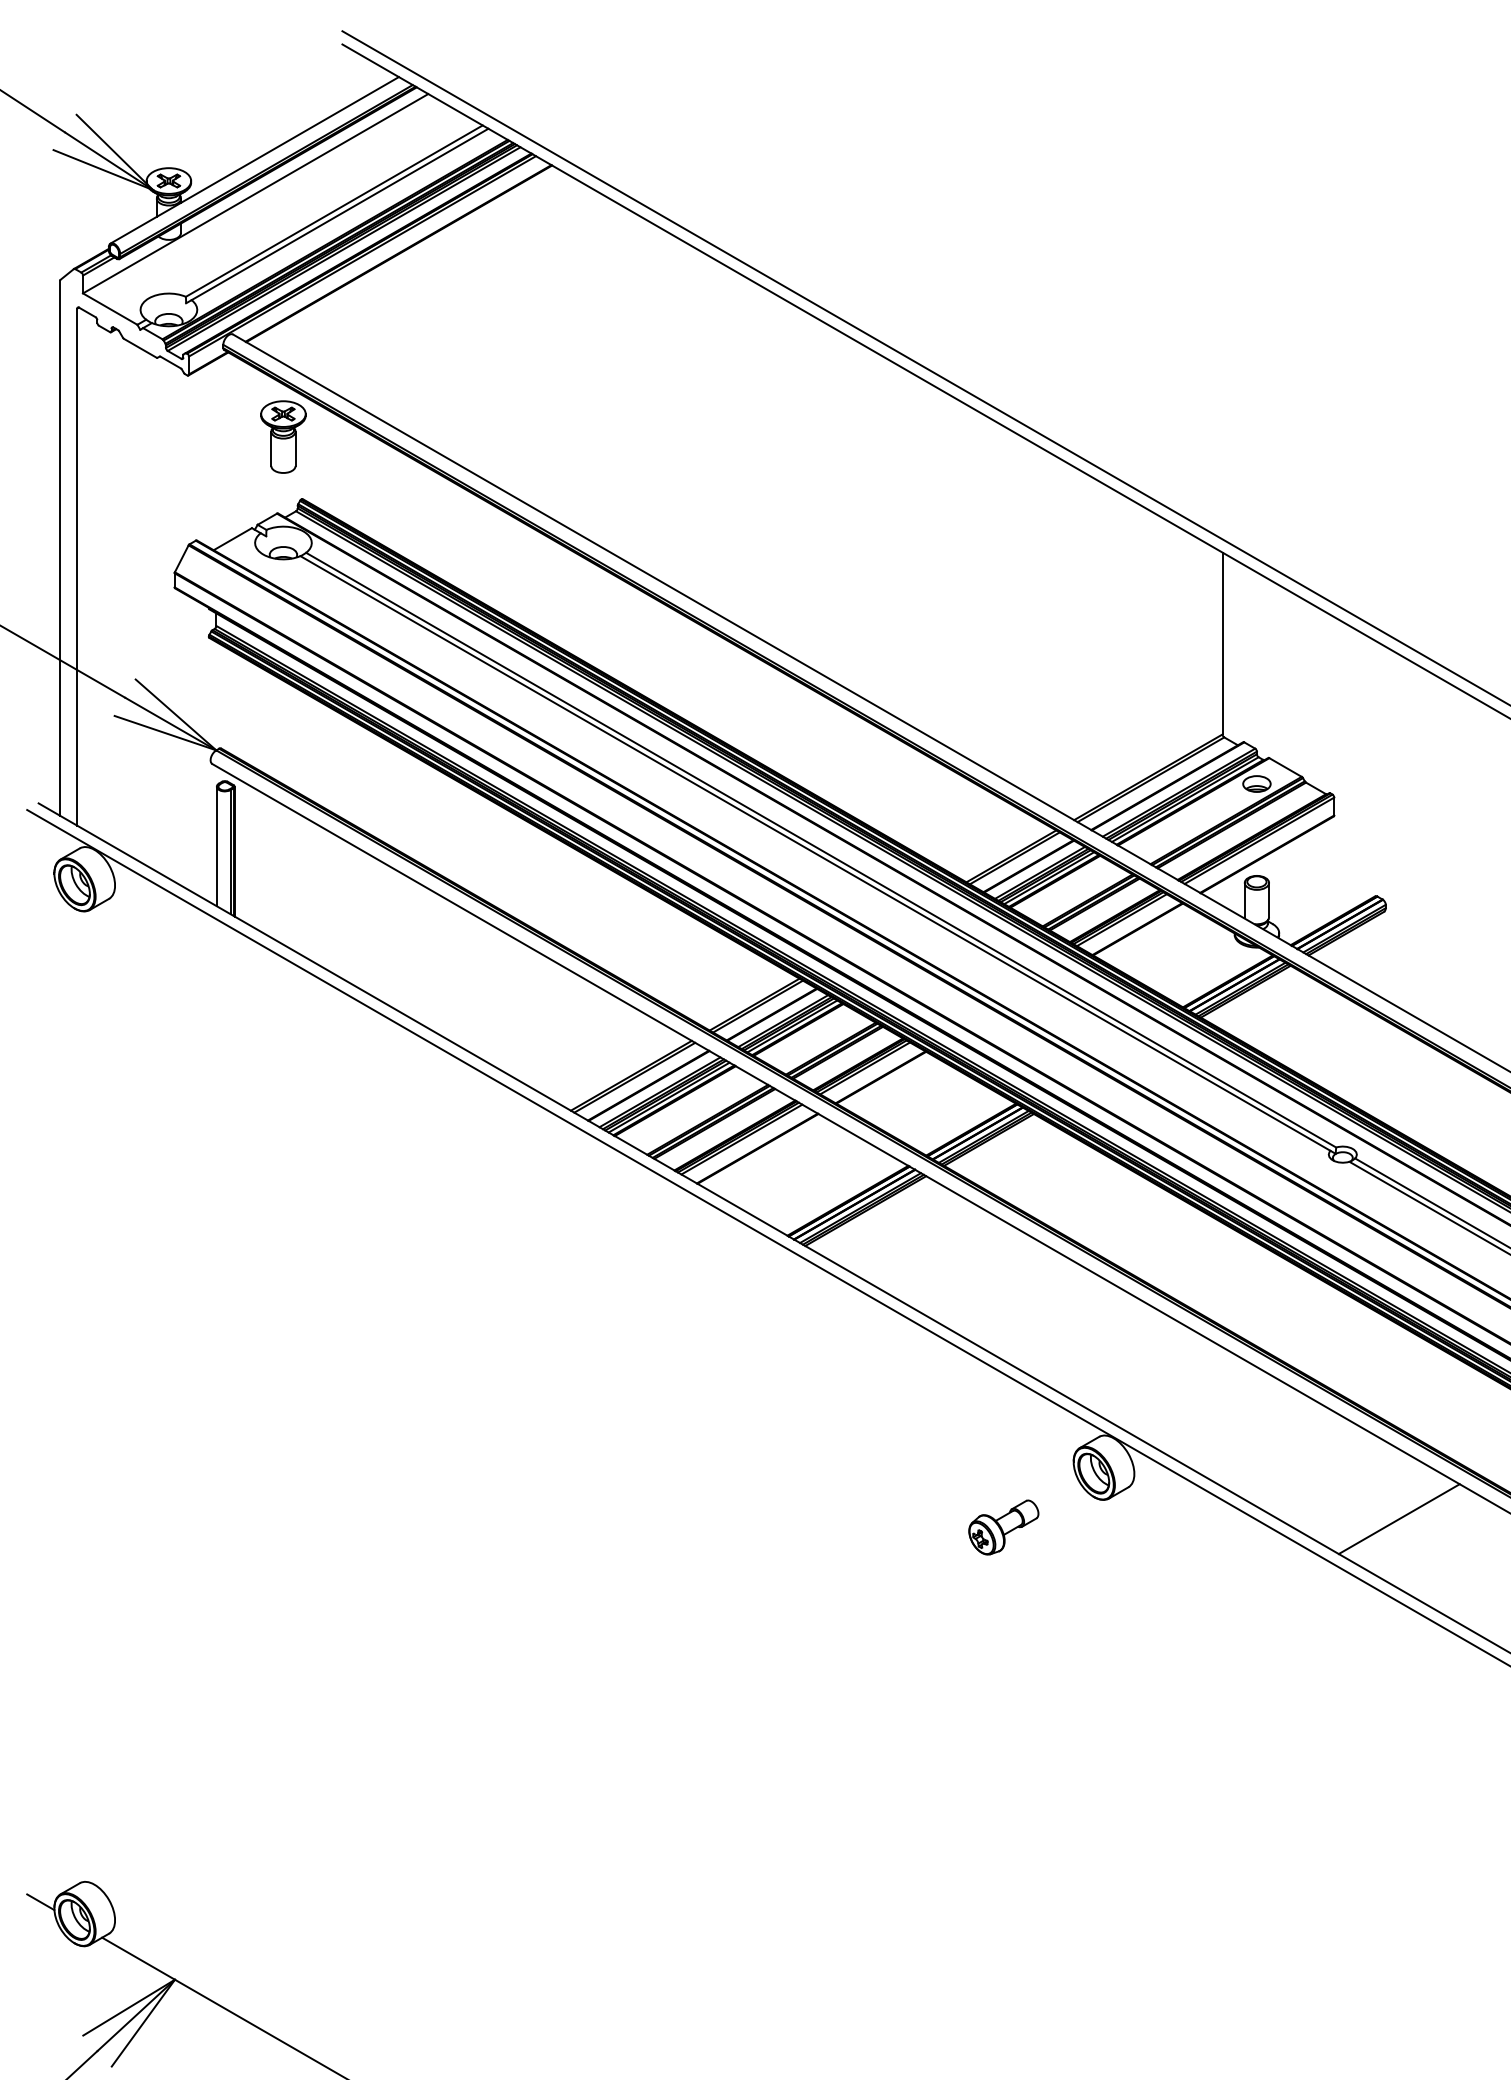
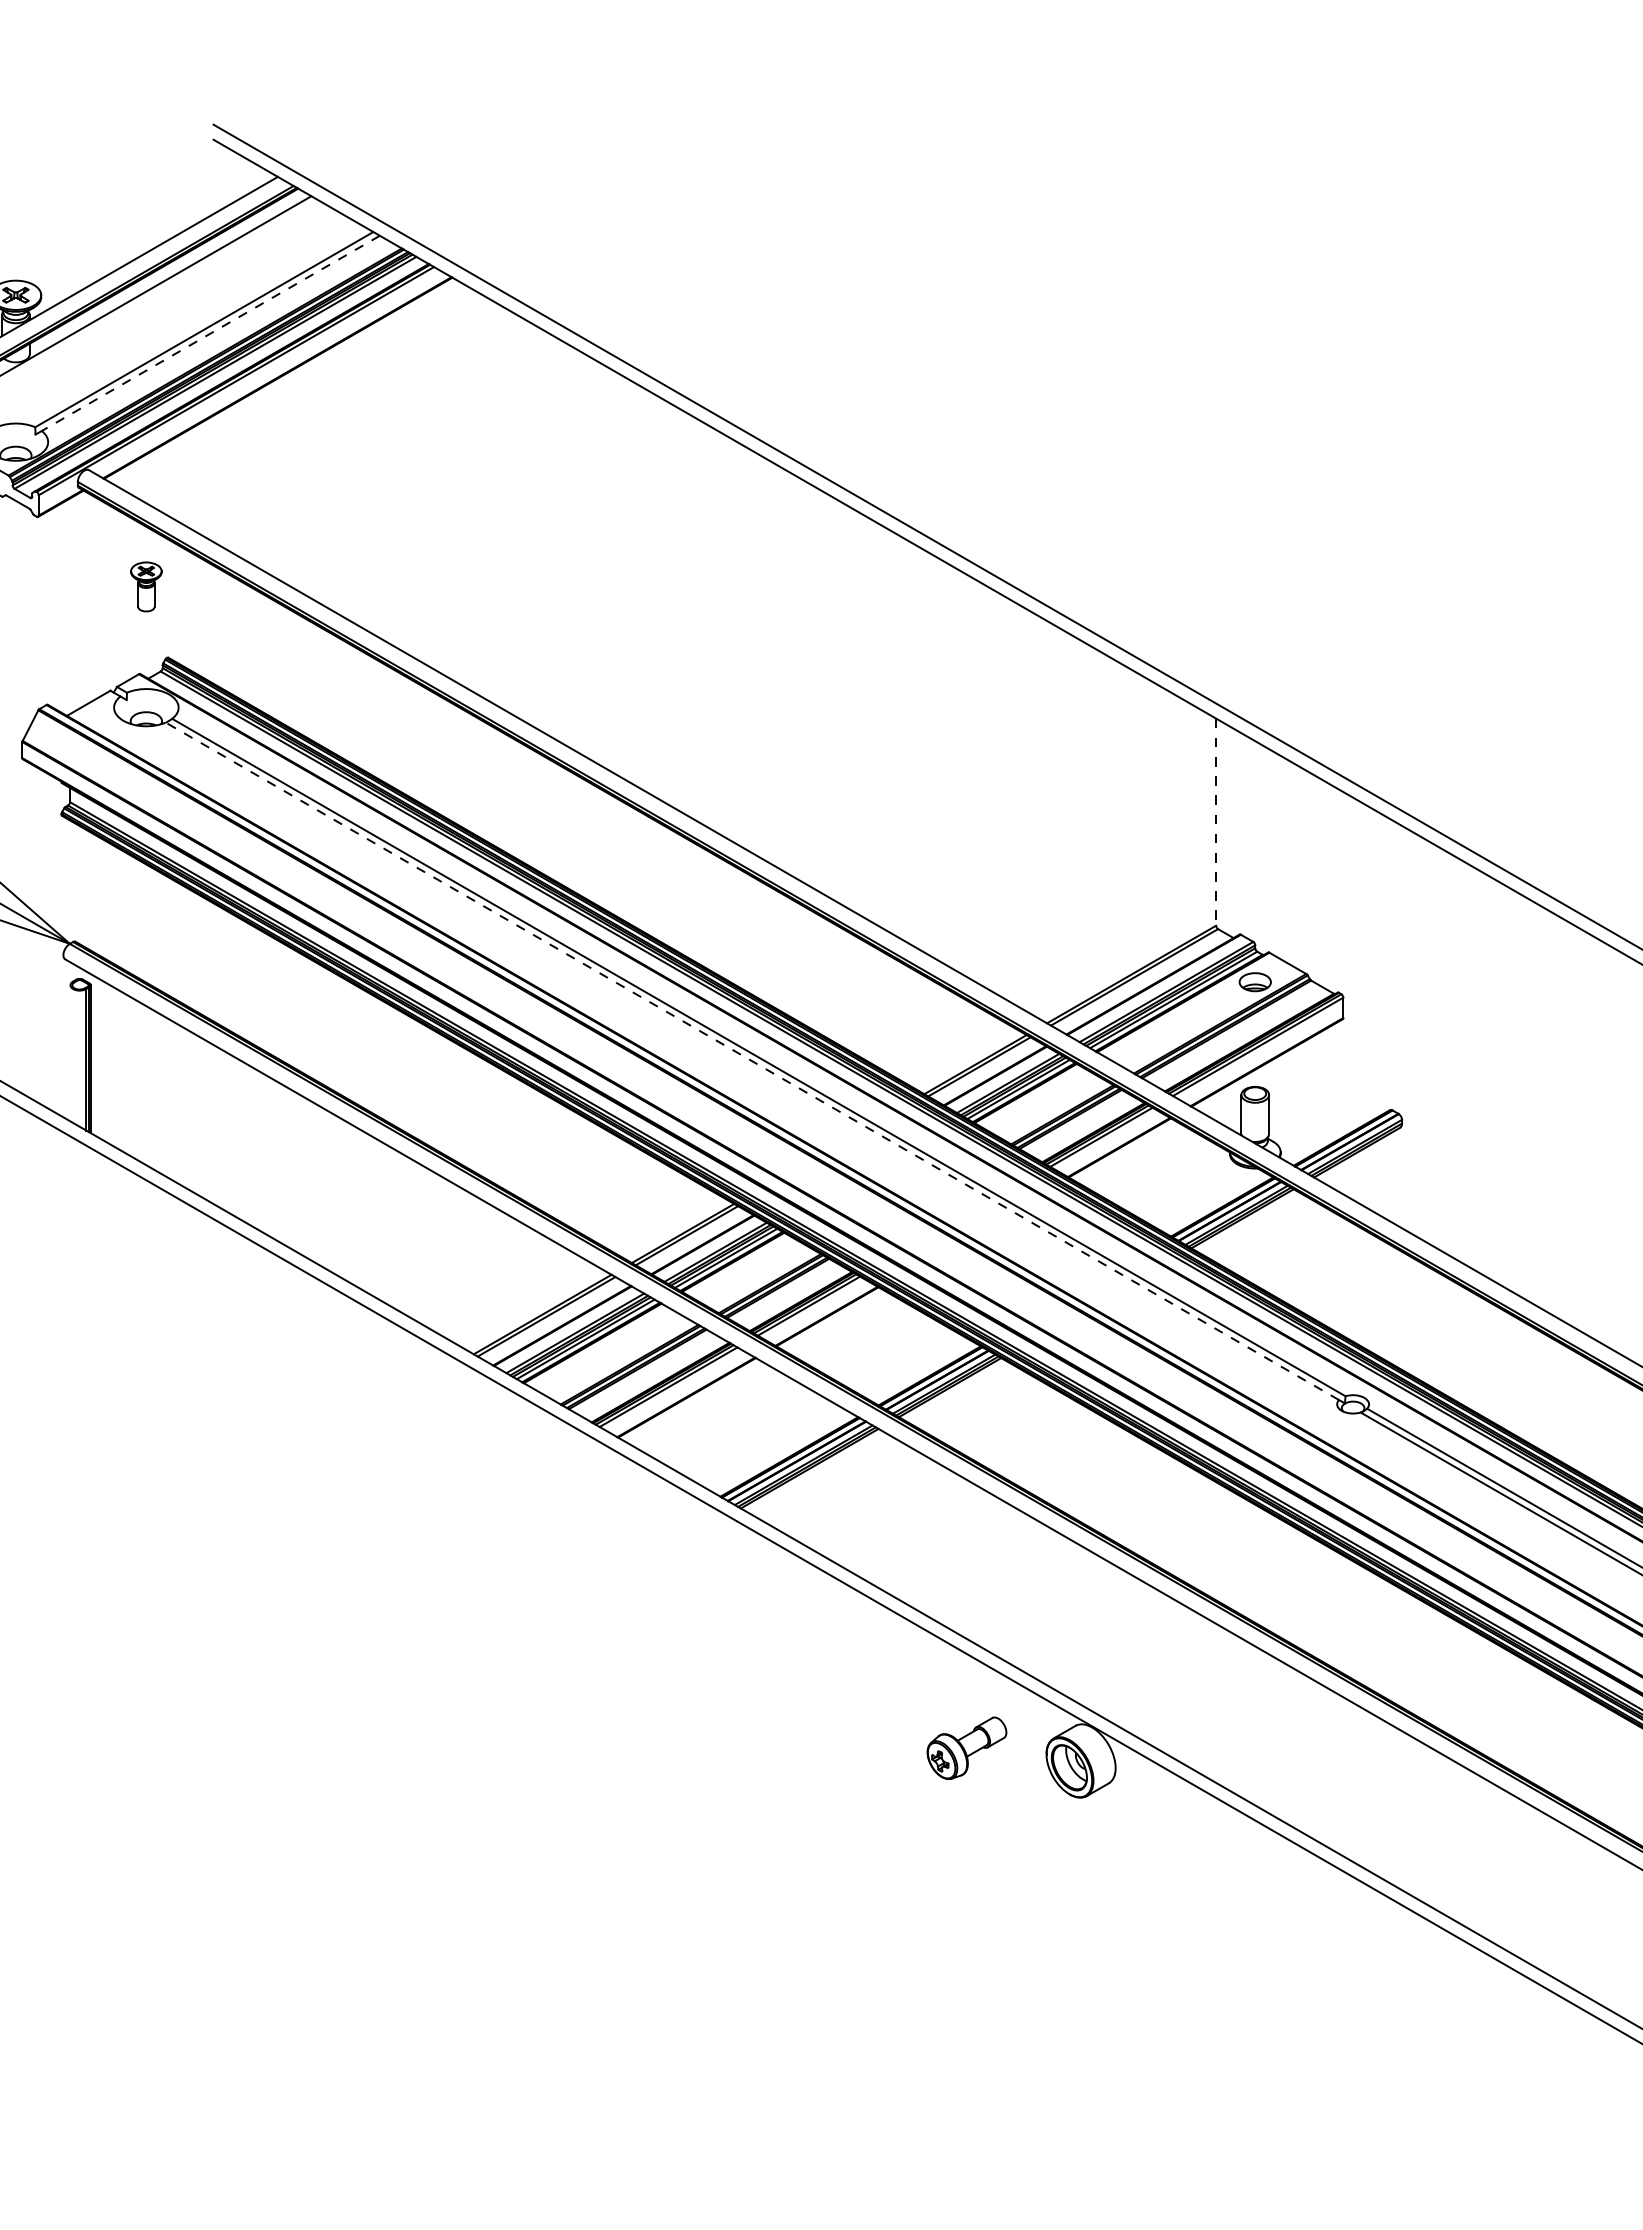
line: (339, 214) -> (210, 333), solid -> dashed
part: (283, 436) -> (146, 586), size x0.6
line: (1222, 643) -> (1216, 822), solid -> dashed
line: (216, 846) -> (70, 1053), removed
line: (815, 853) -> (752, 1061), solid -> dashed
line: (1398, 1519) -> (1416, 1819), removed
part: (1003, 1527) -> (966, 1748), moved

